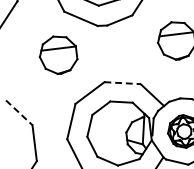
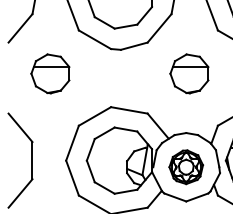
part: (58, 54) -> (50, 73), moved
line: (122, 83) -> (129, 110), dashed -> solid
line: (19, 112) -> (20, 127), dashed -> solid

